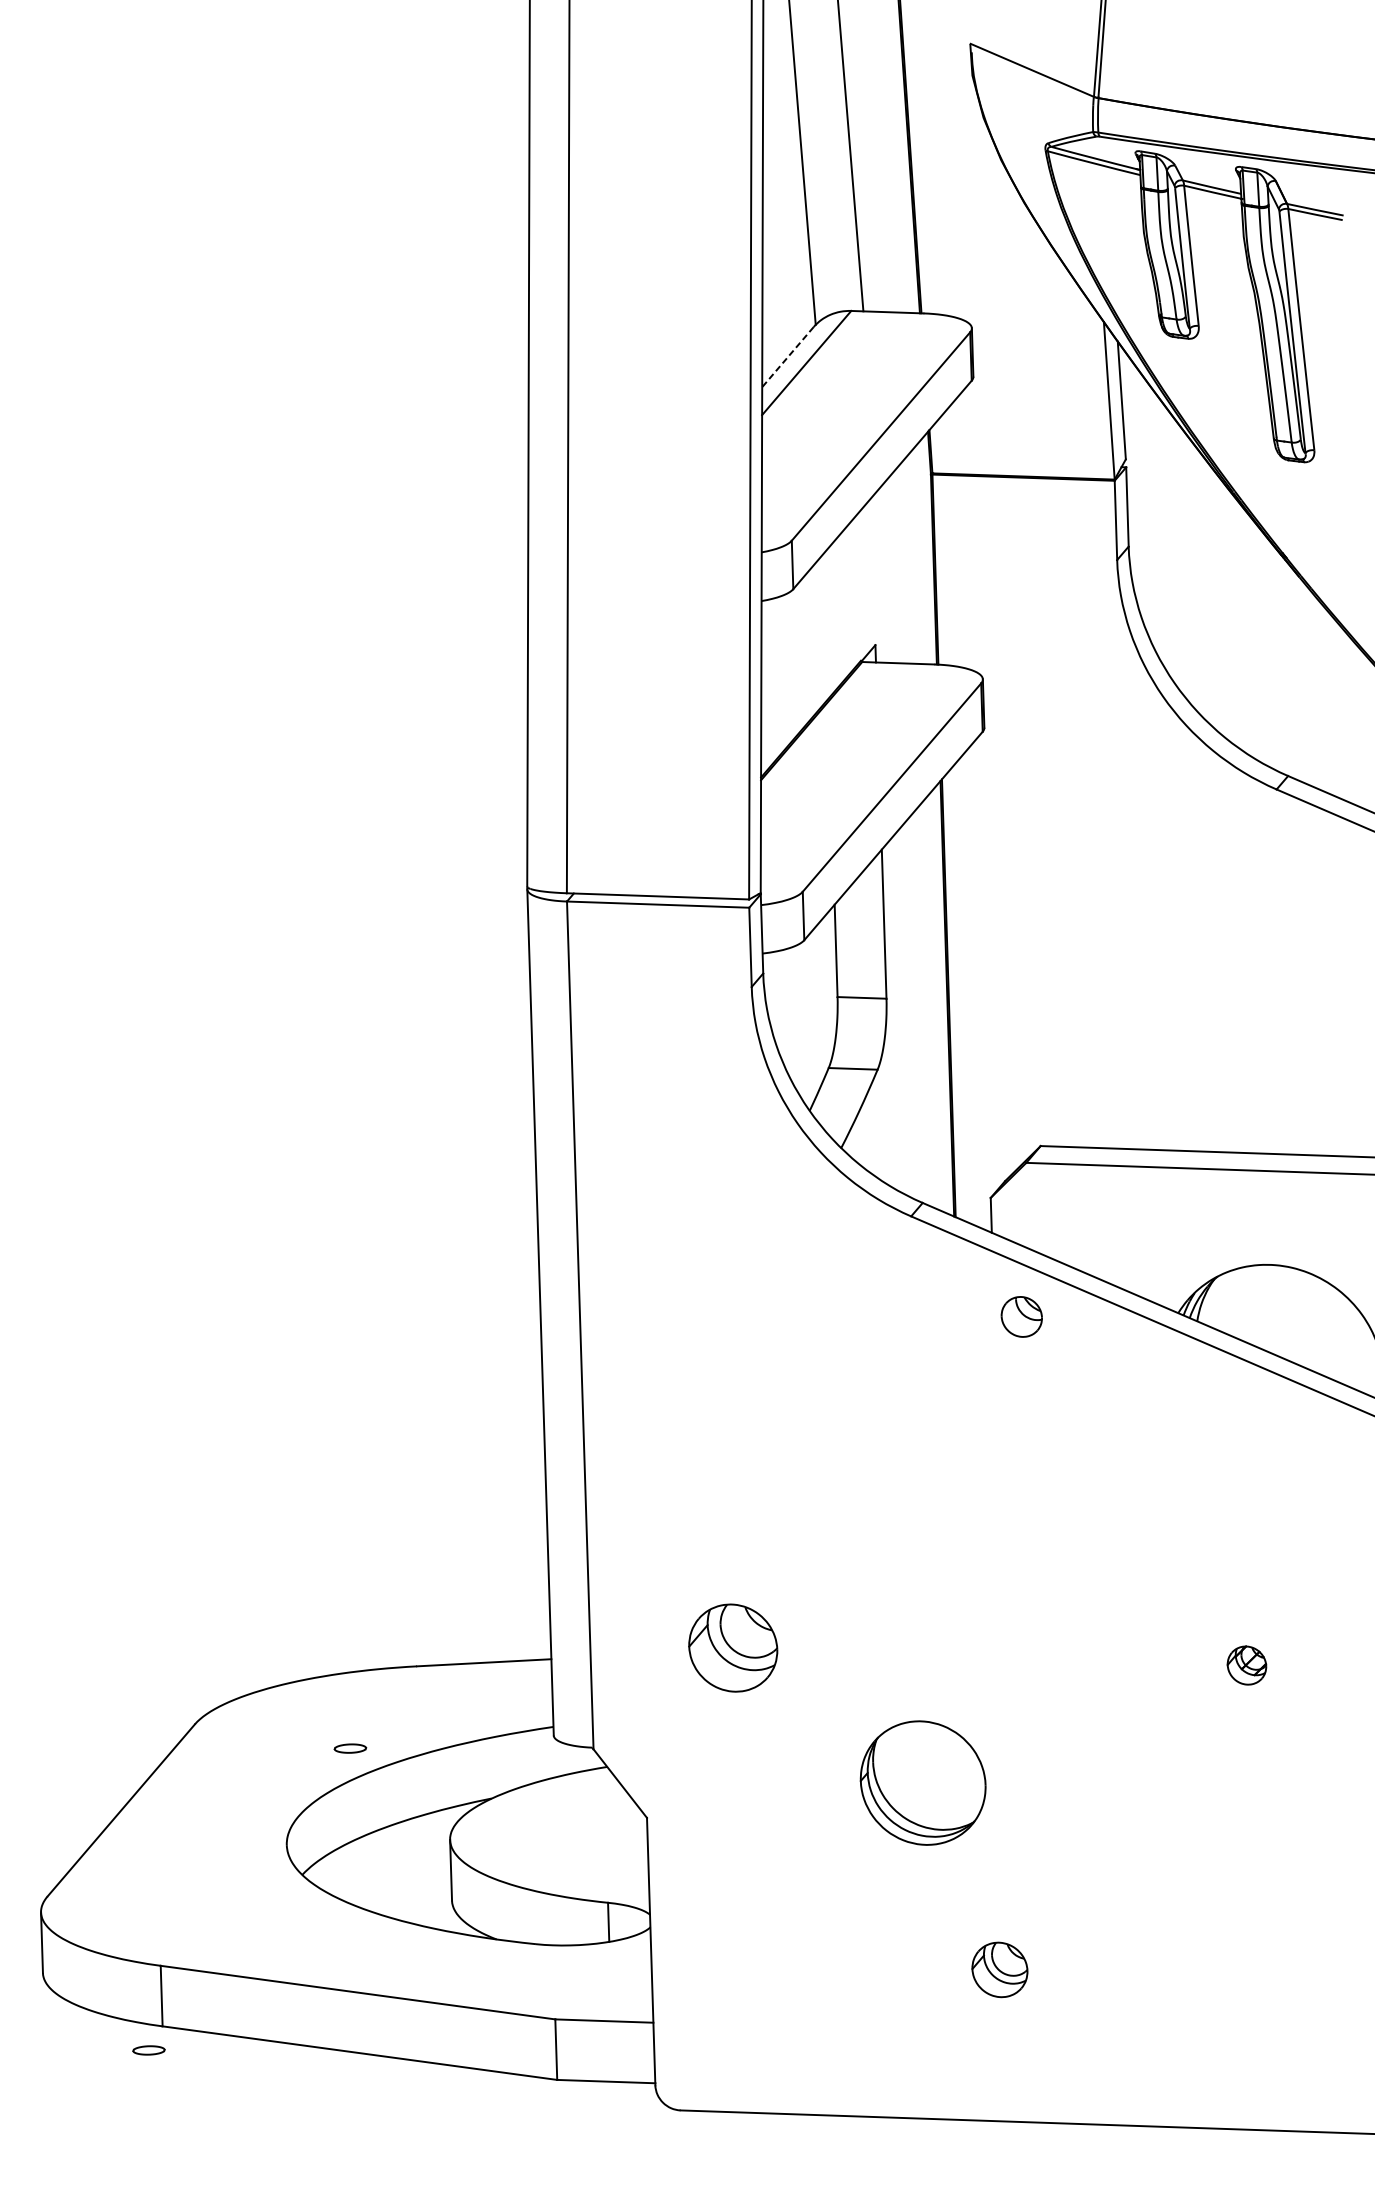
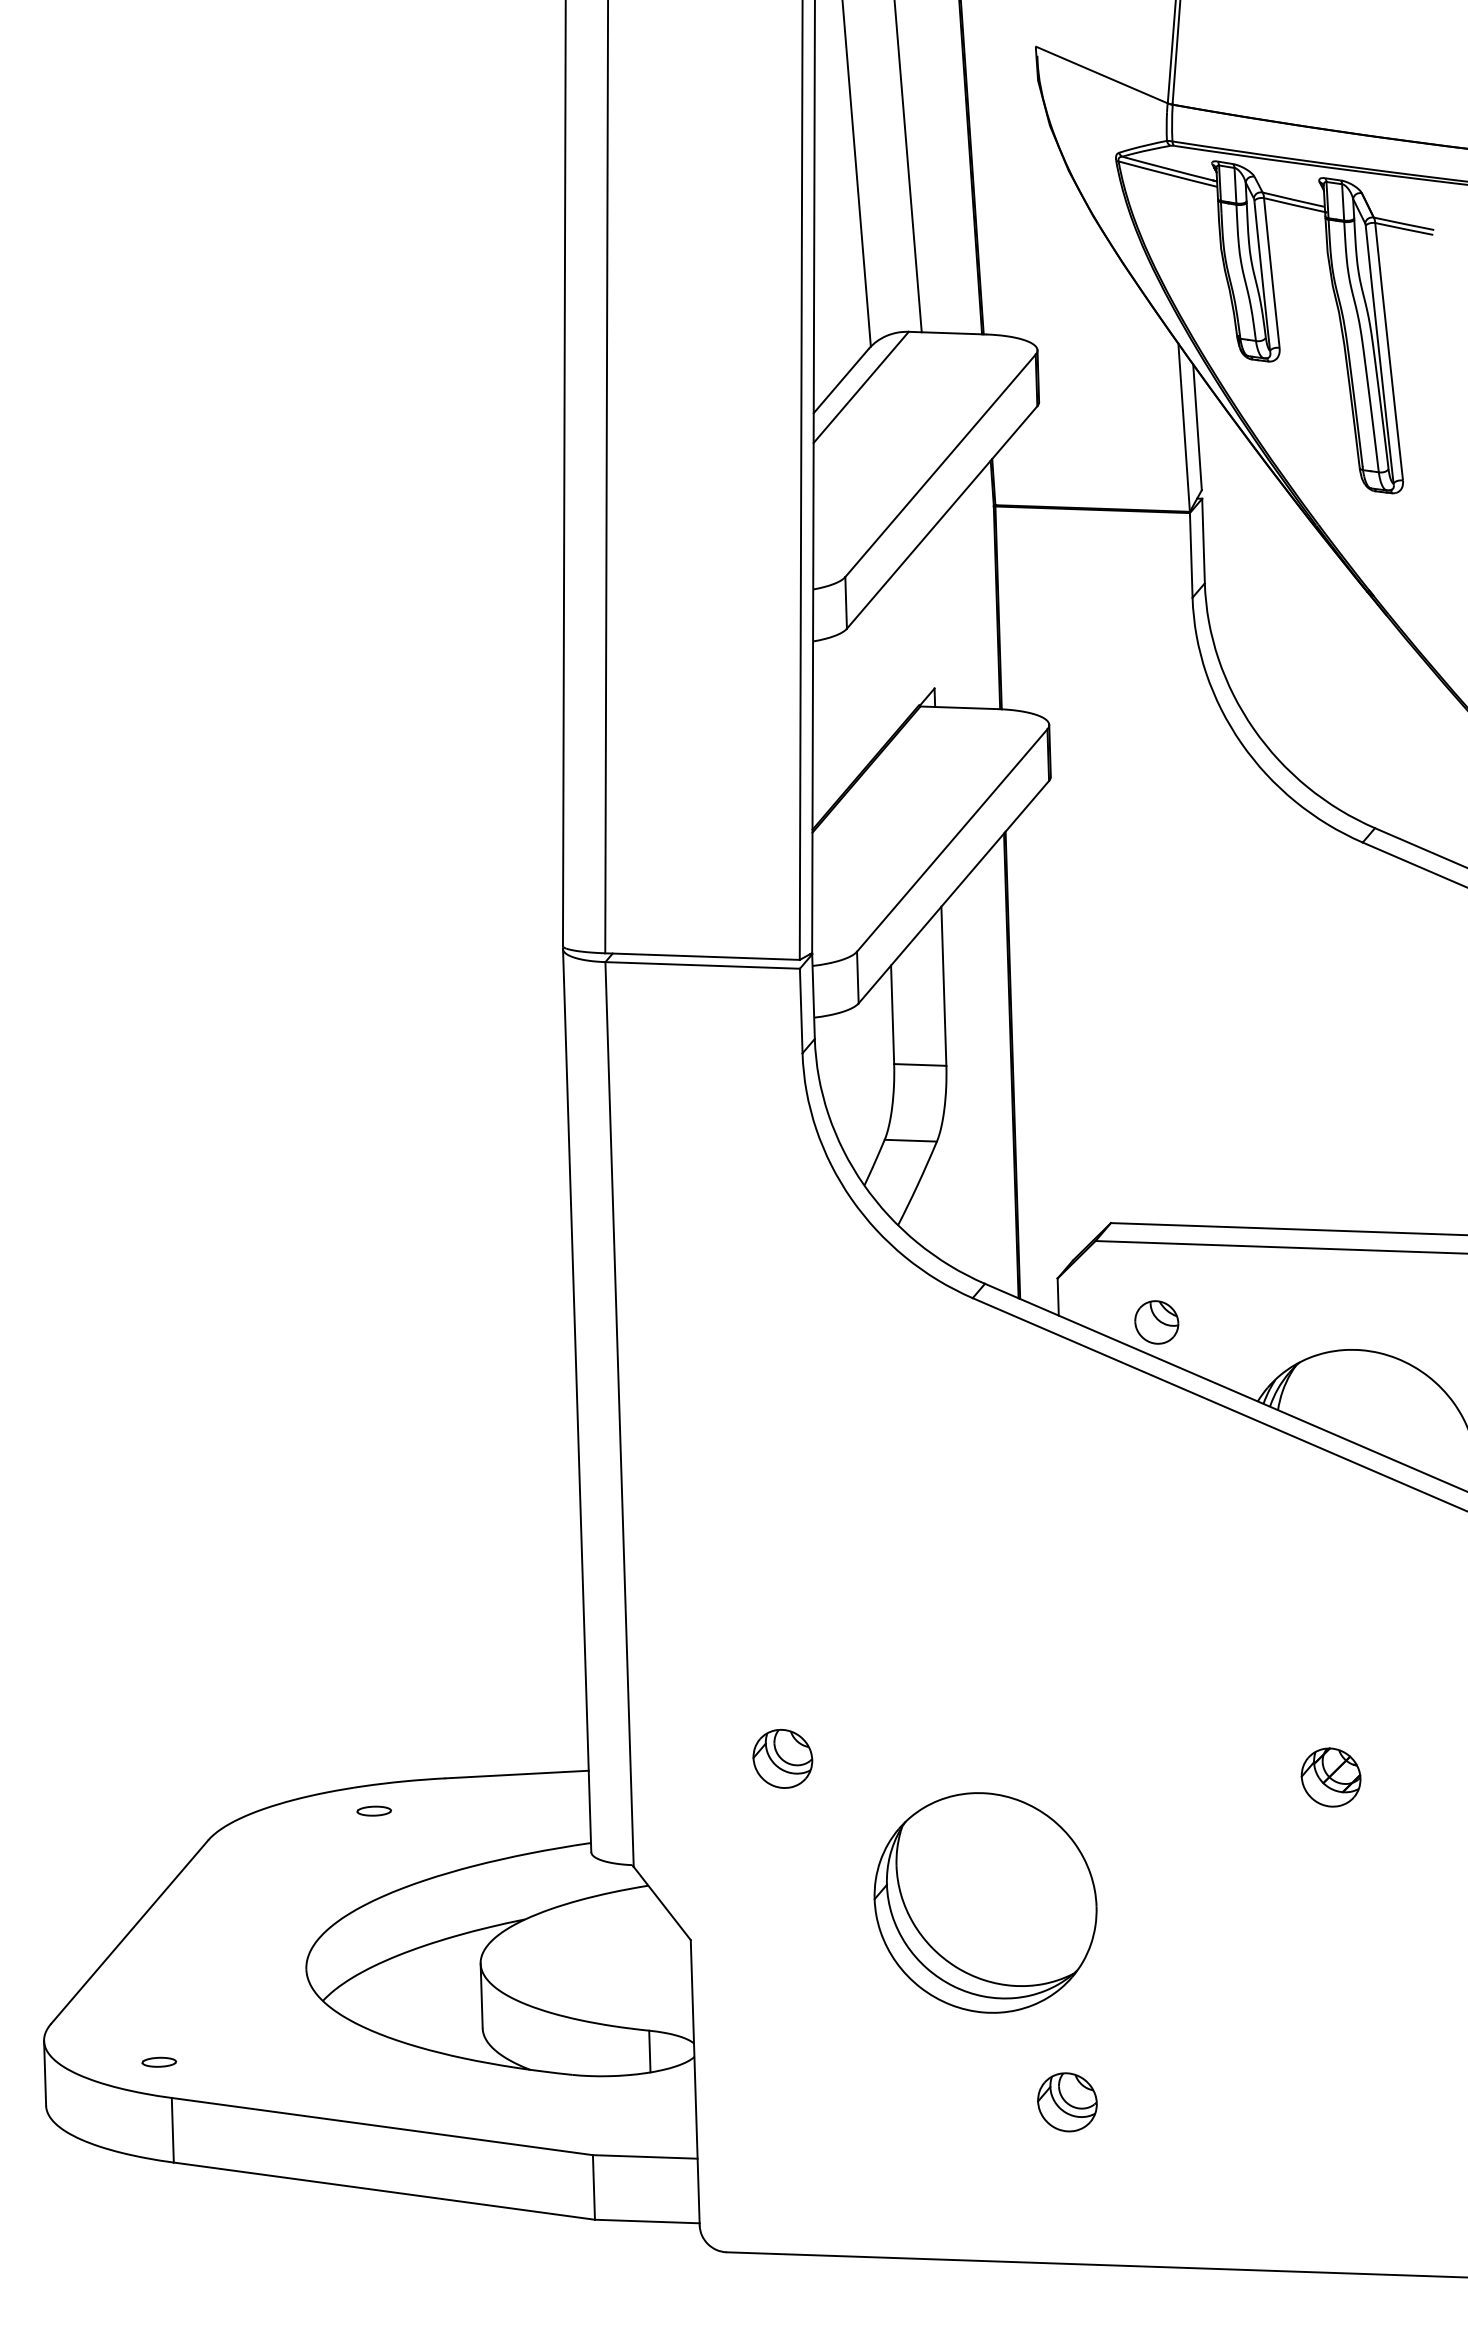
line: (787, 357) -> (840, 381), dashed -> solid
part: (1021, 1316) -> (1156, 1322), moved
part: (732, 1647) -> (782, 1758), size x0.62
part: (1246, 1665) -> (1330, 1777), size x1.43
part: (349, 1747) -> (373, 1810), moved
part: (923, 1782) -> (985, 1902), size x1.67
part: (149, 2049) -> (159, 2061), moved

